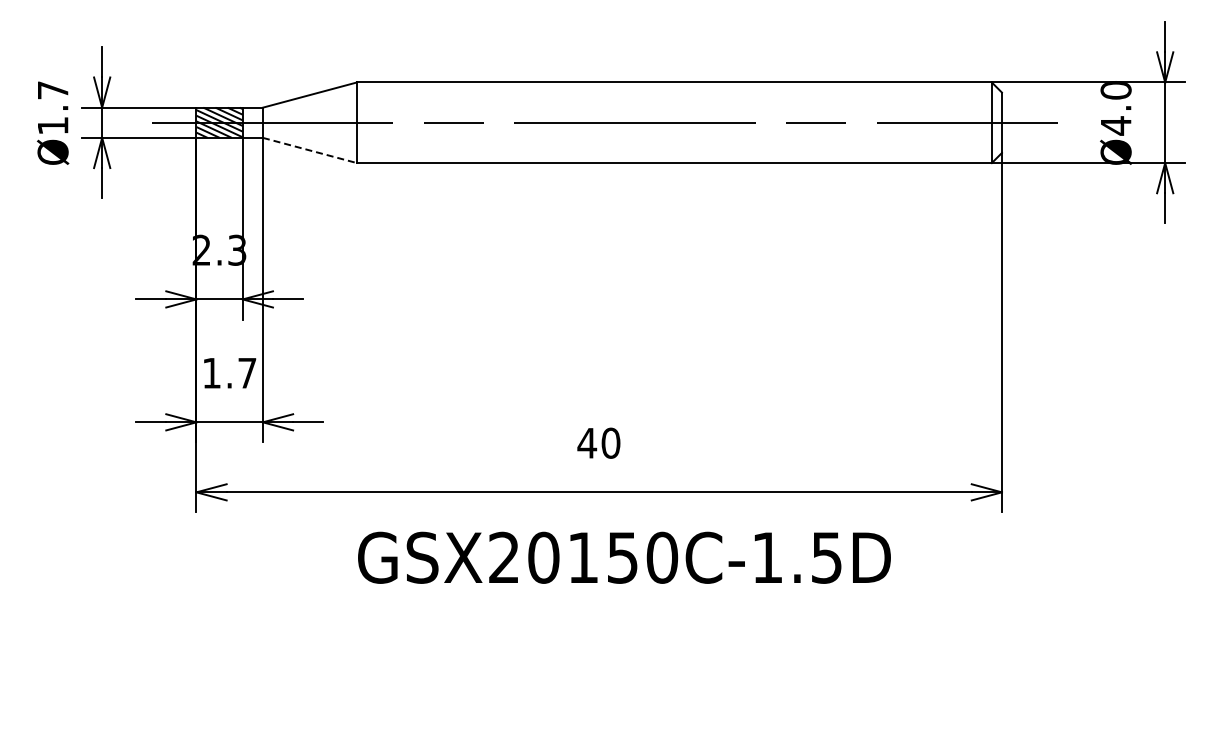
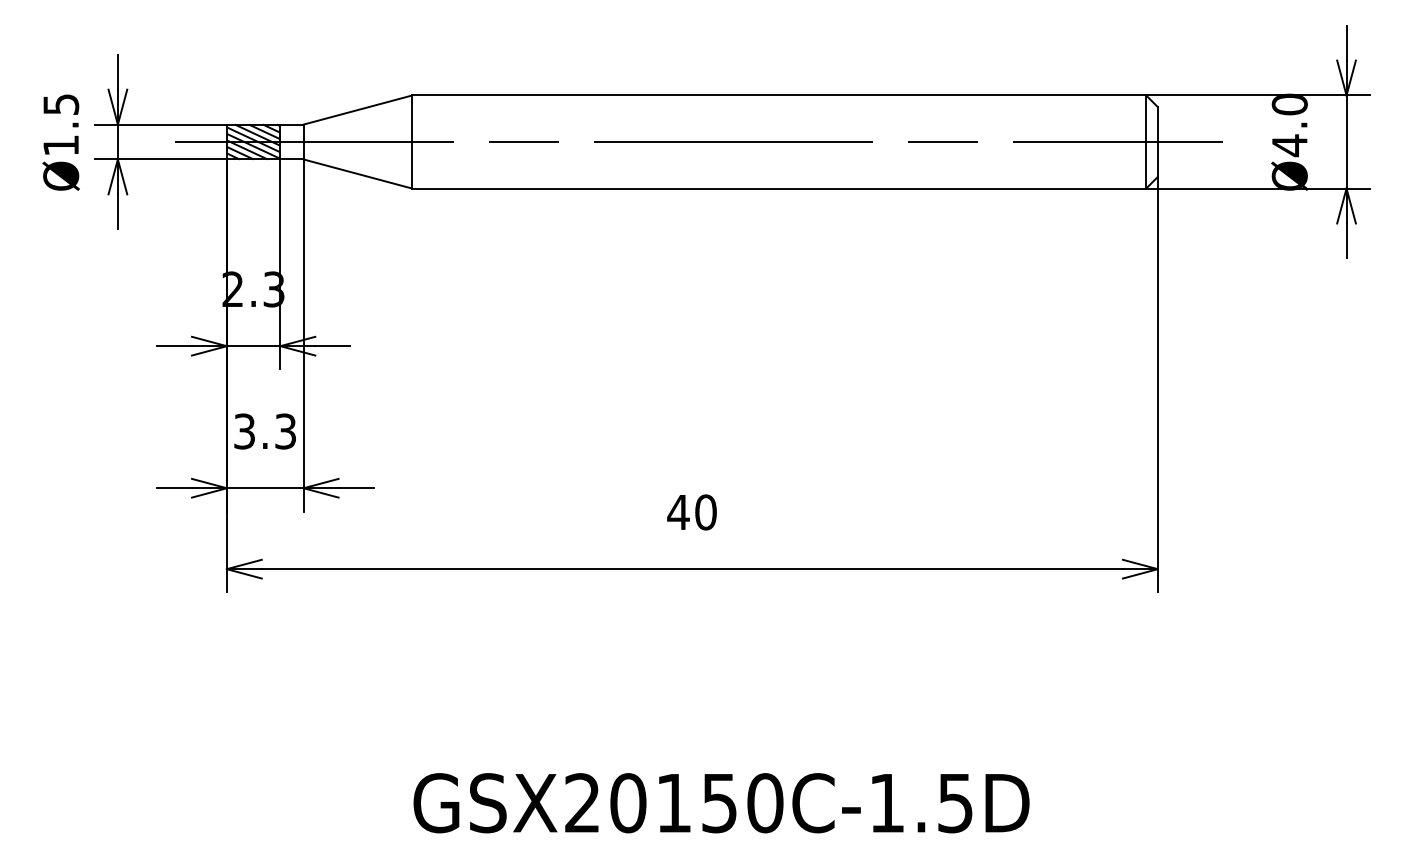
text: (53, 90) -> (61, 104), Ø1.7 -> Ø1.5
line: (309, 150) -> (357, 174), dashed -> solid
text: (229, 372) -> (265, 430), 1.7 -> 3.3
text: (624, 557) -> (721, 802), moved

